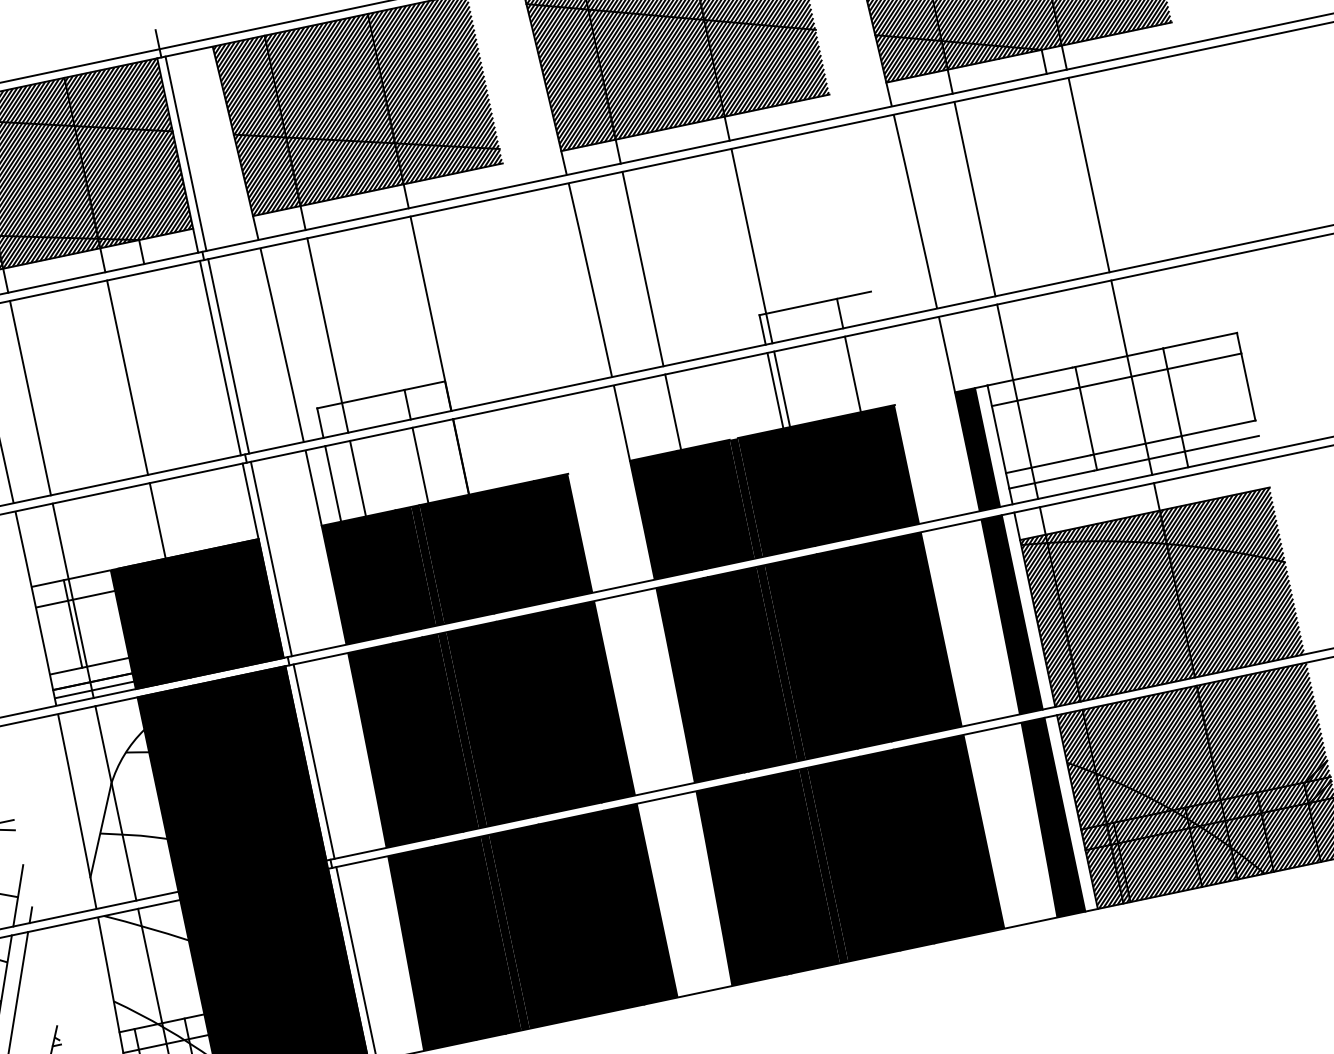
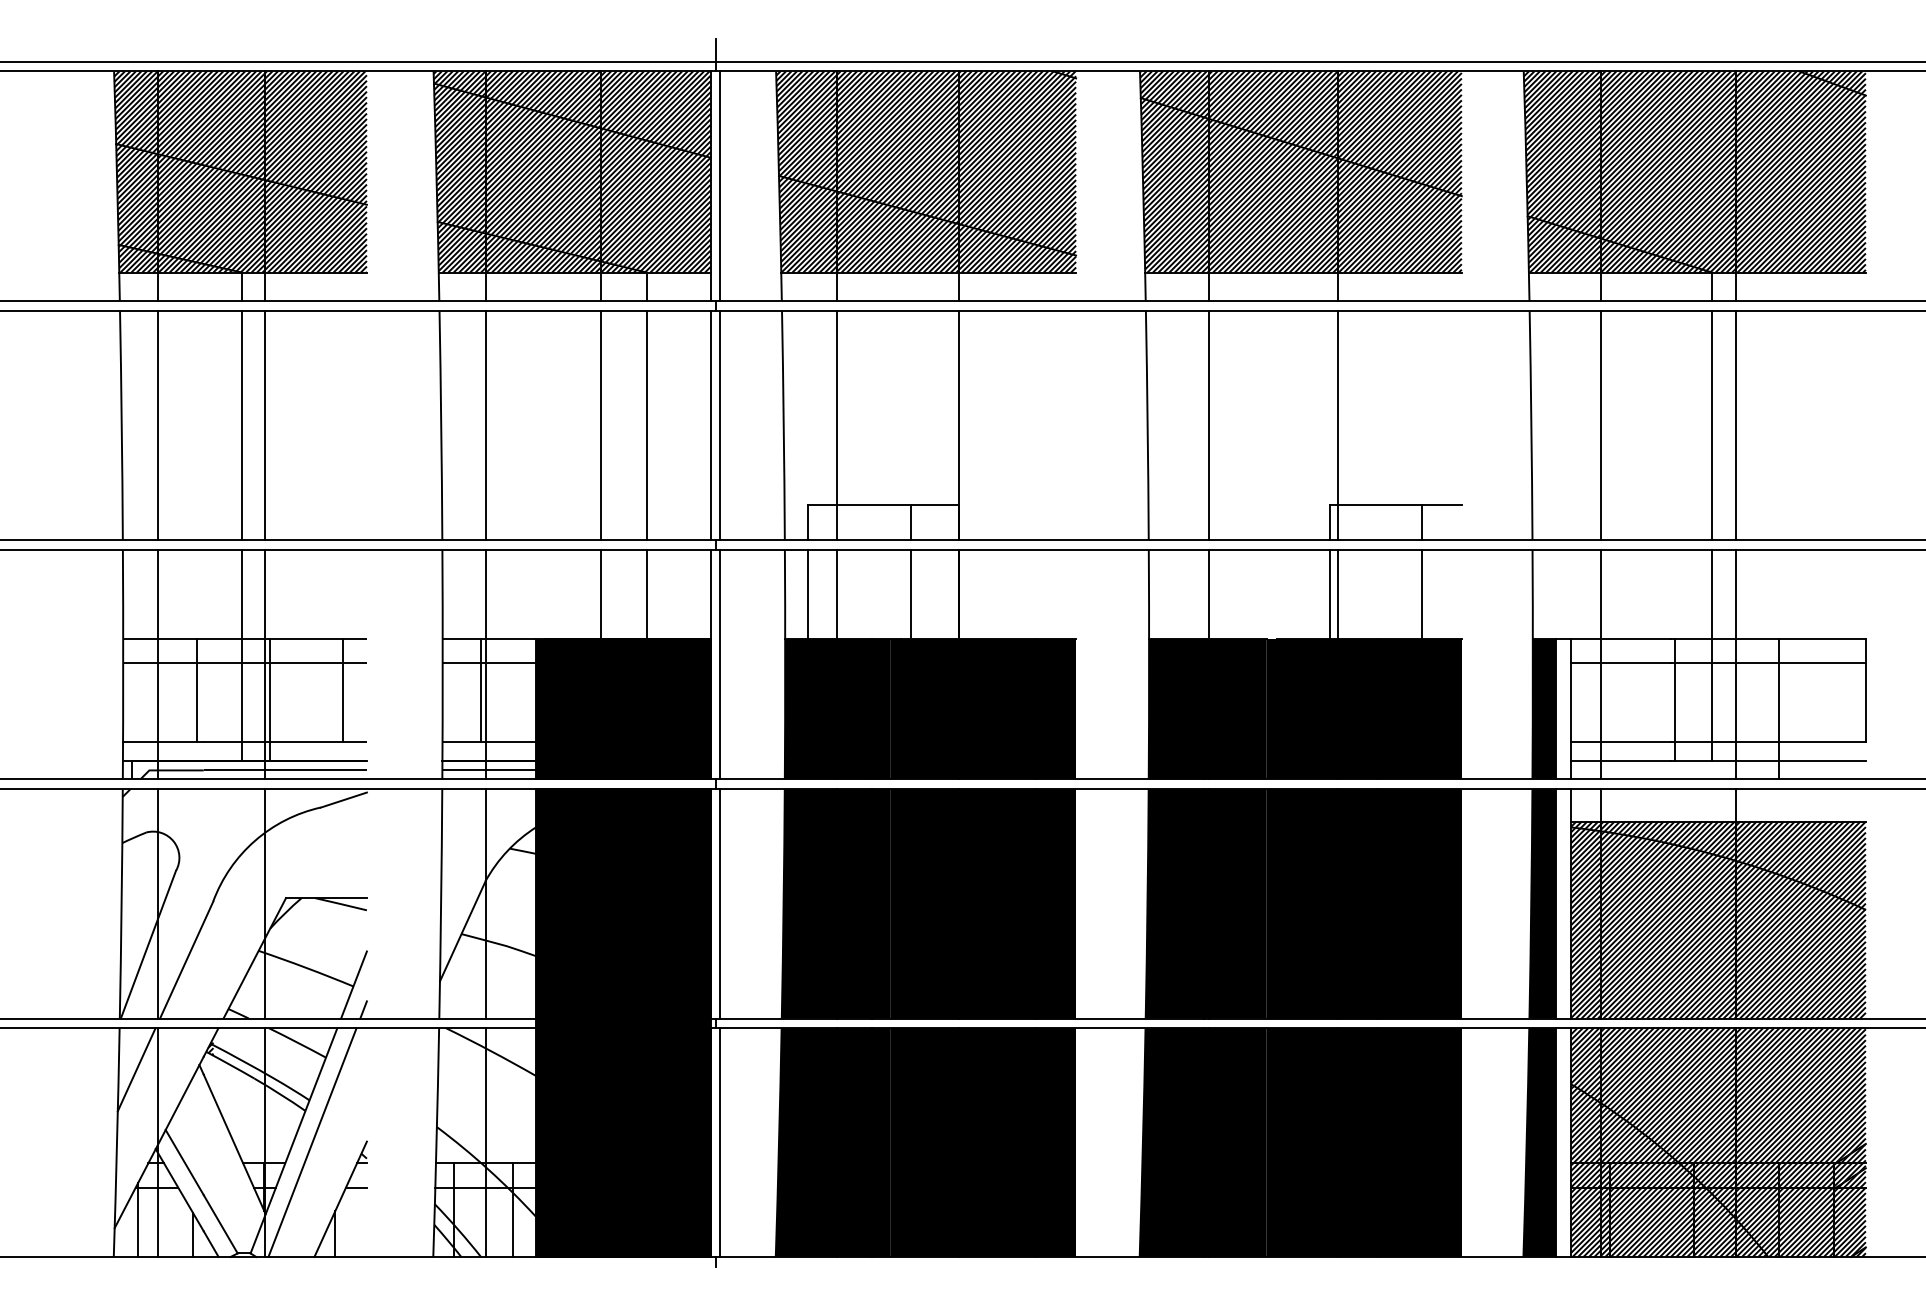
line: (1069, 179) -> (1712, 425), added
line: (166, 369) -> (646, 425), added
line: (1110, 373) -> (1712, 654), added
line: (196, 512) -> (646, 594), added

